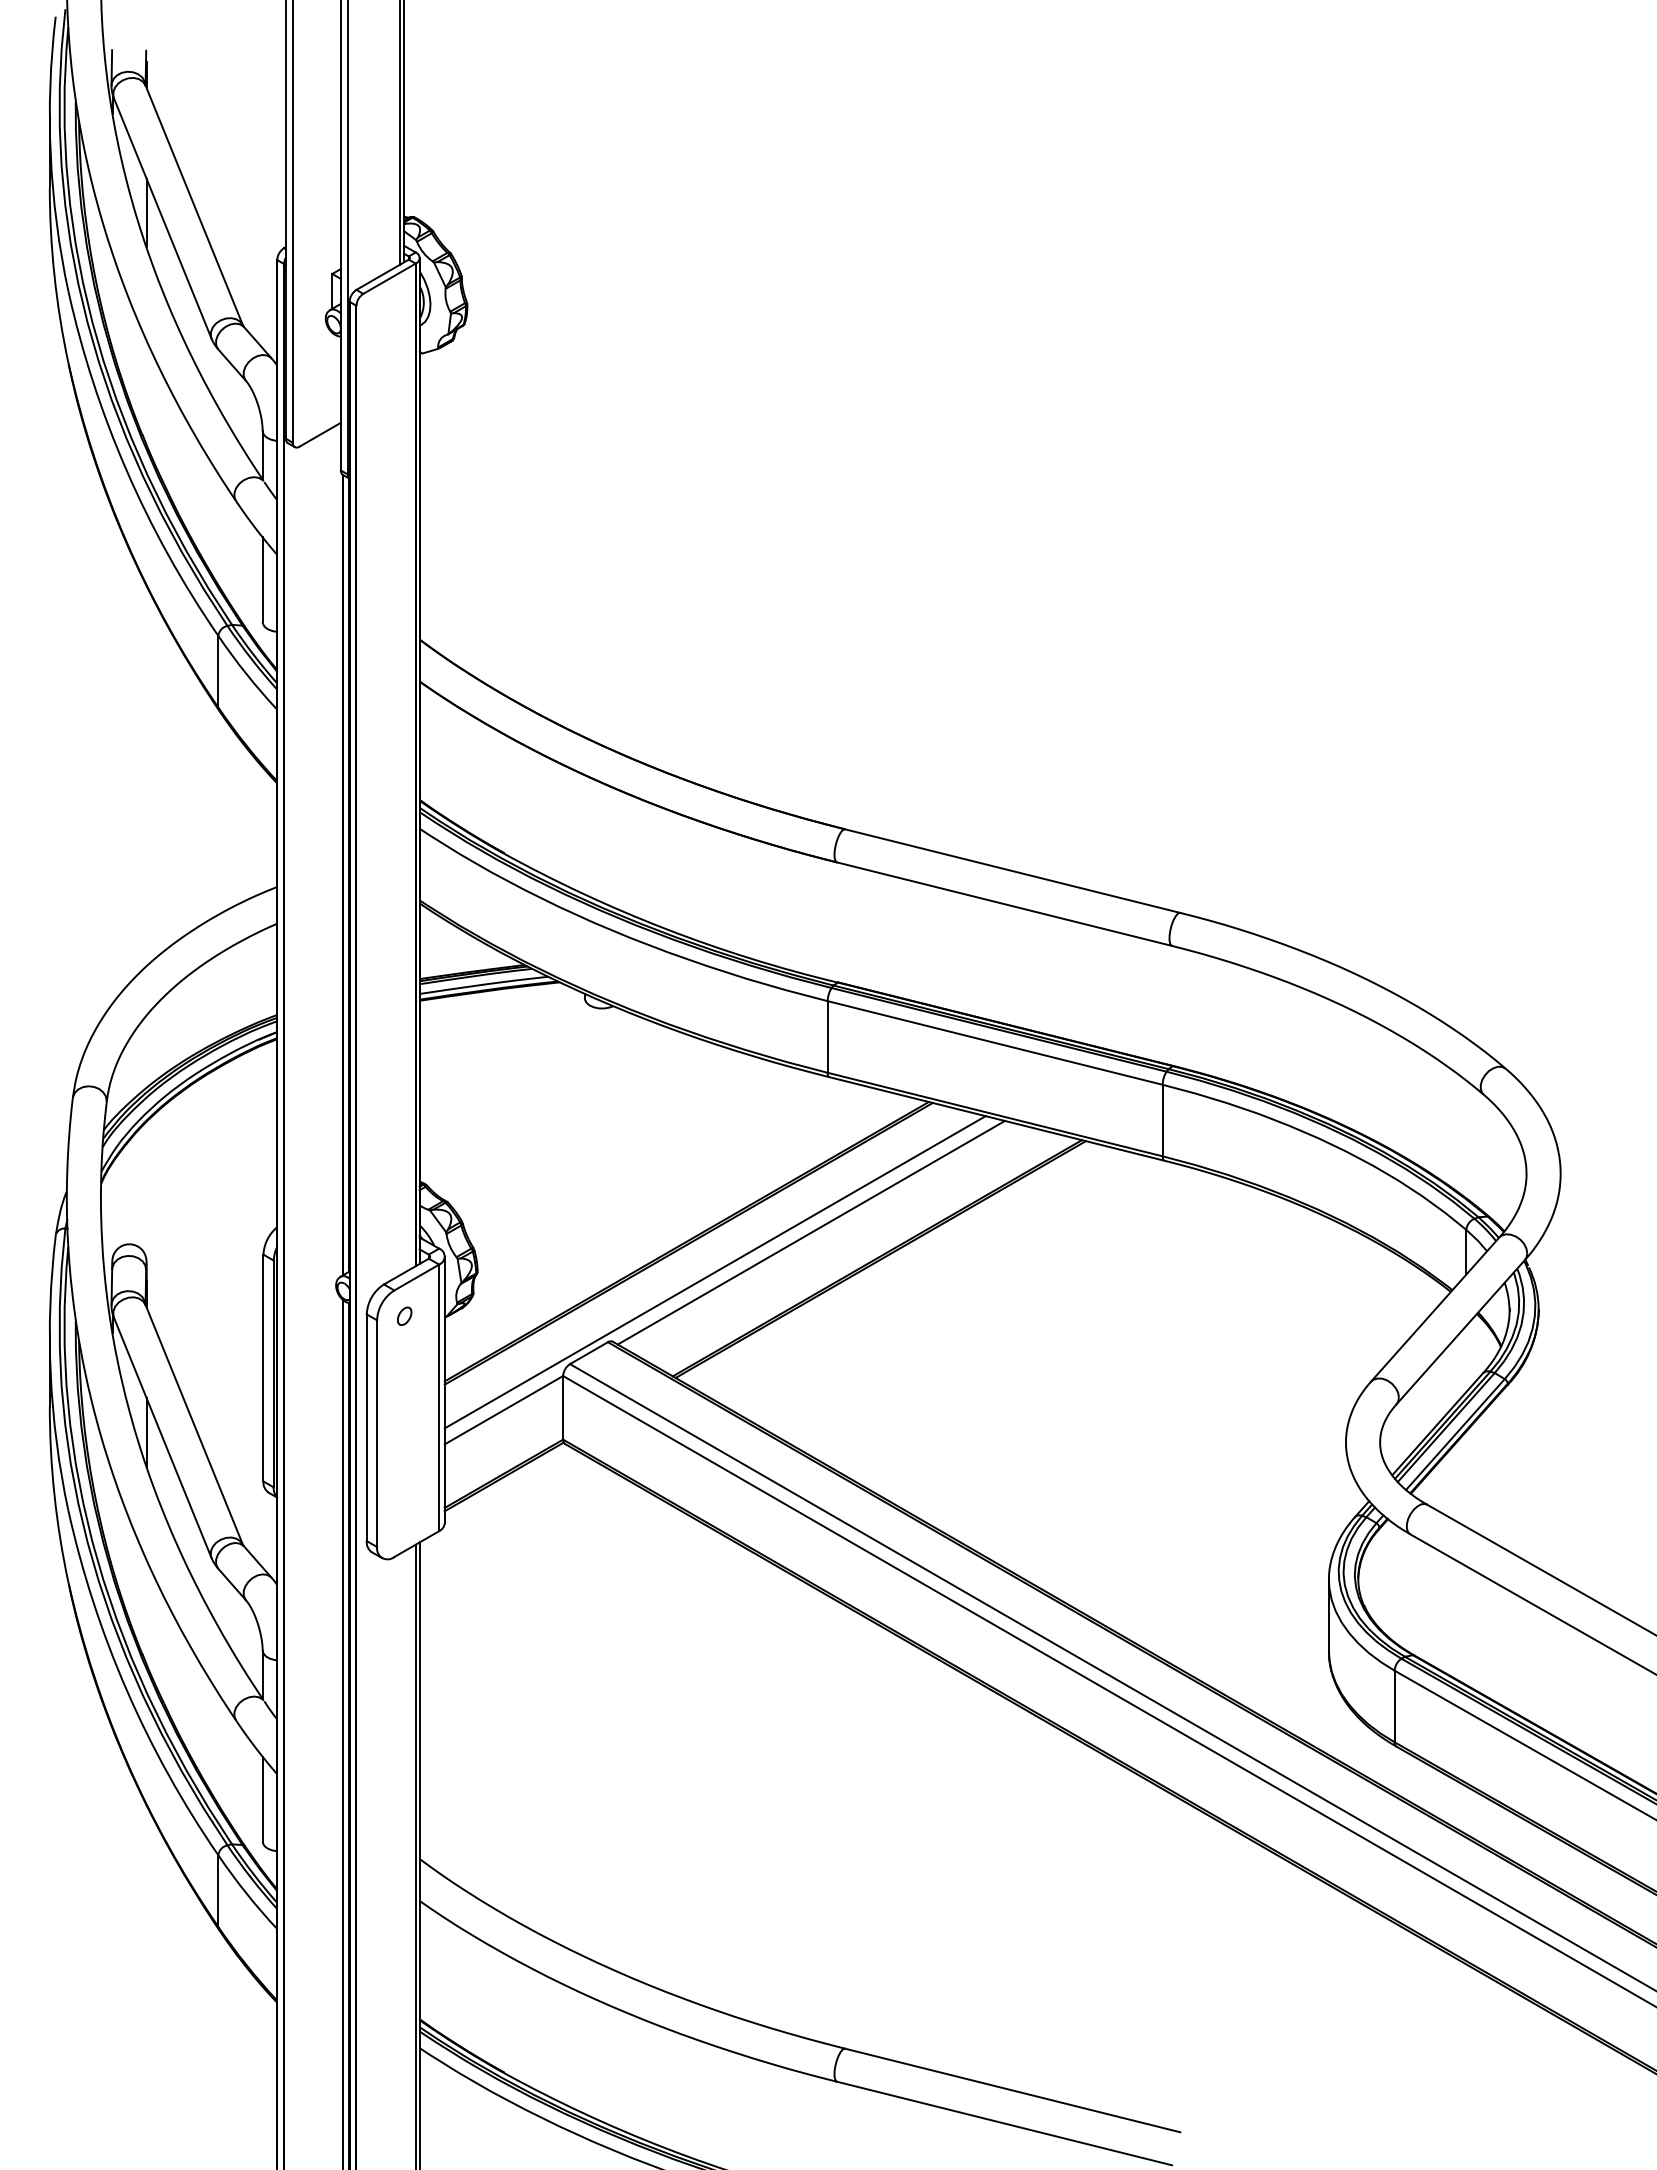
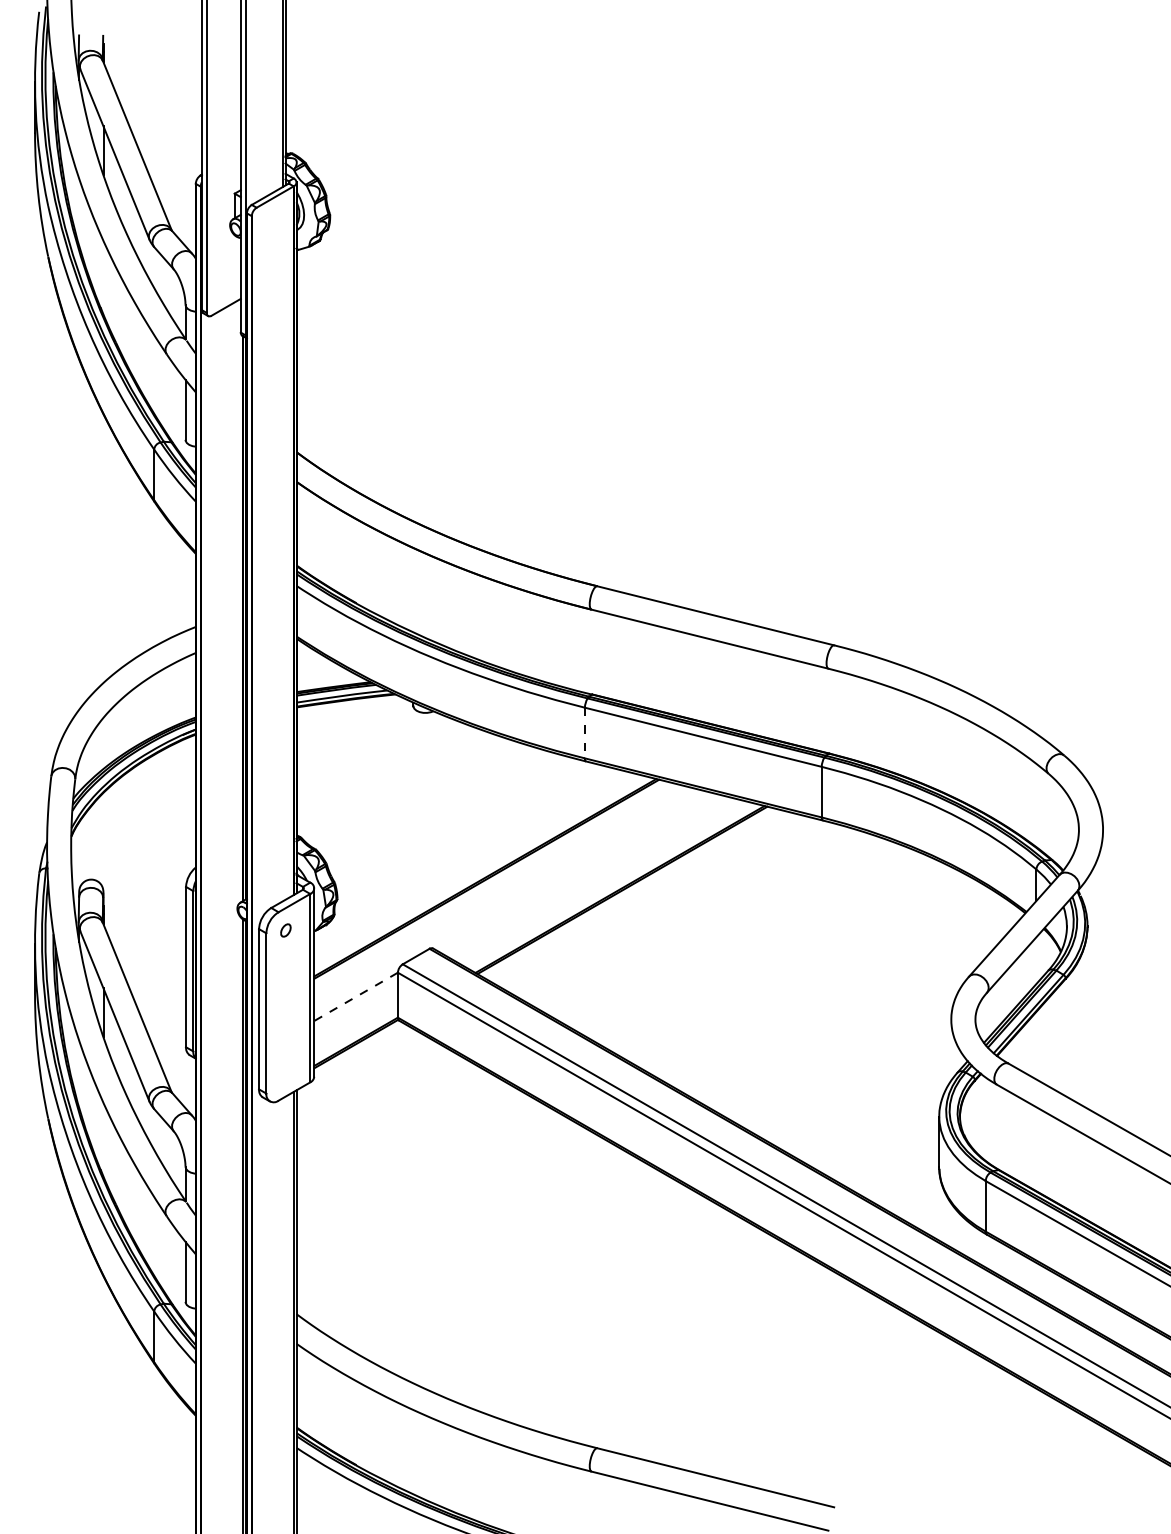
line: (827, 1036) -> (584, 732), solid -> dashed
line: (810, 1232) -> (572, 871), removed
line: (714, 1272) -> (504, 899), removed
line: (503, 1410) -> (355, 997), solid -> dashed

